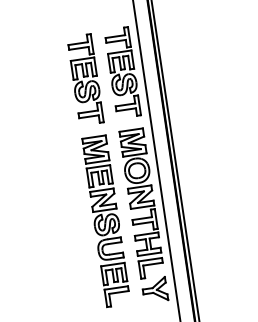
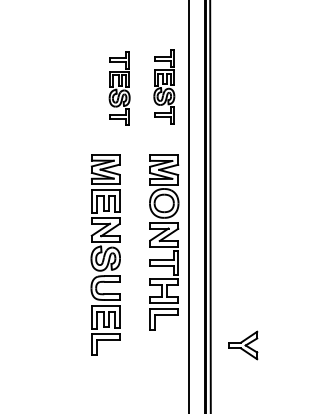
part: (122, 72) -> (164, 86), size x0.7
part: (85, 79) -> (119, 88), size x0.7
part: (106, 220) -> (105, 254), moved
part: (155, 290) -> (243, 345), moved

